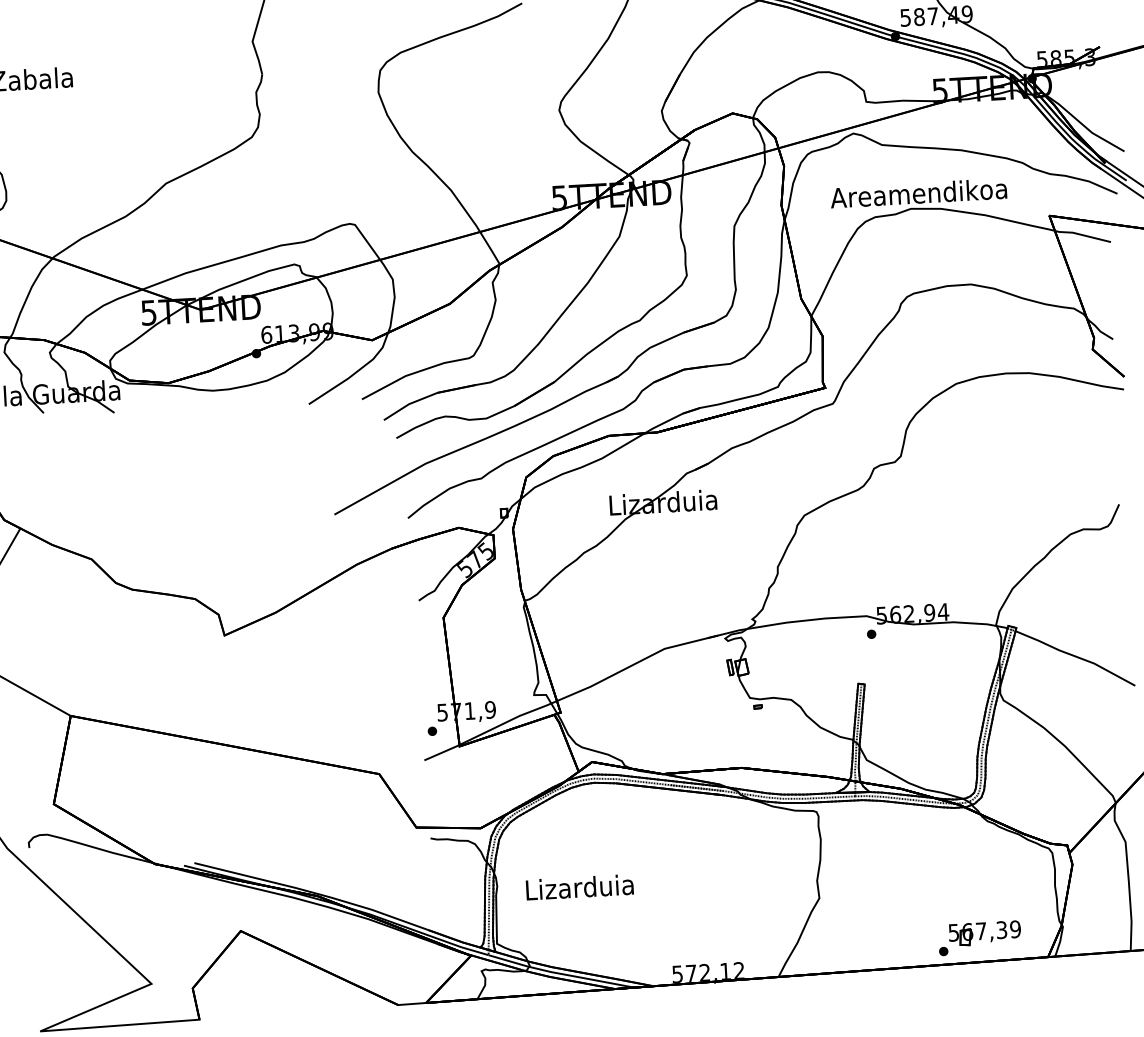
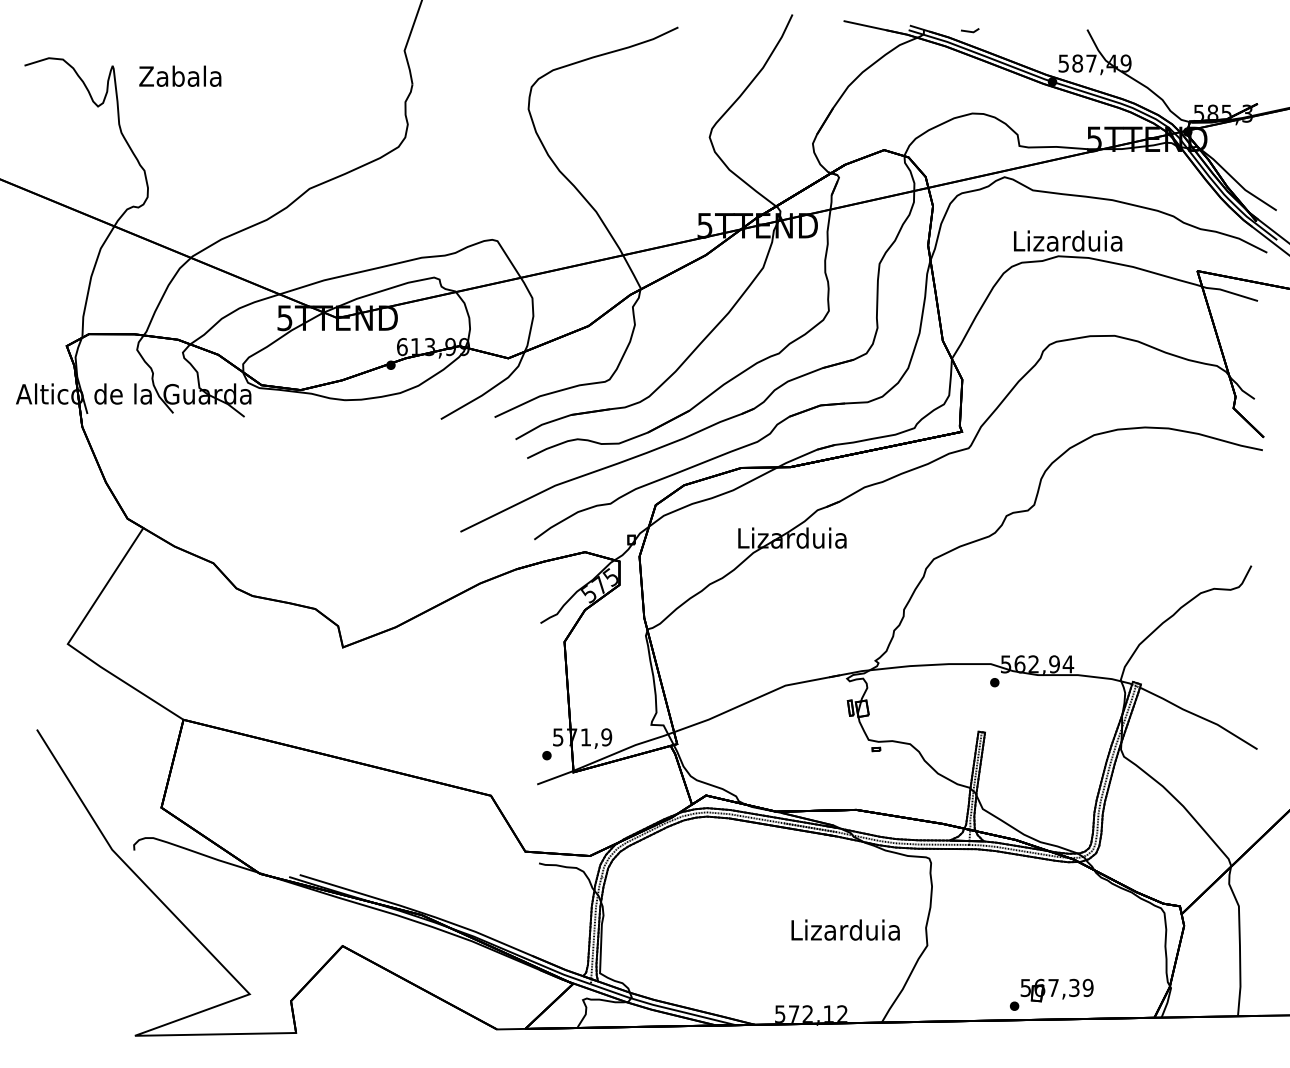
text: (919, 192) -> (1067, 240), Areamendikoa -> Lizarduia
text: (579, 886) -> (845, 929), moved
part: (979, 937) -> (1051, 994), moved

